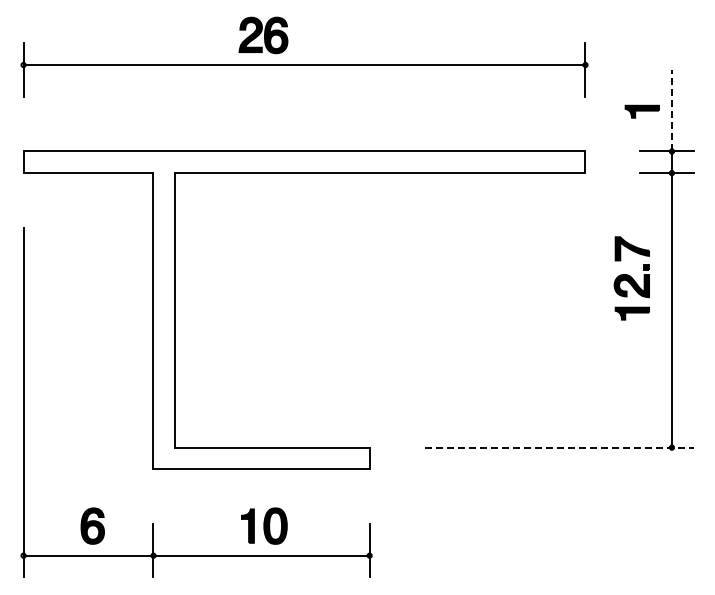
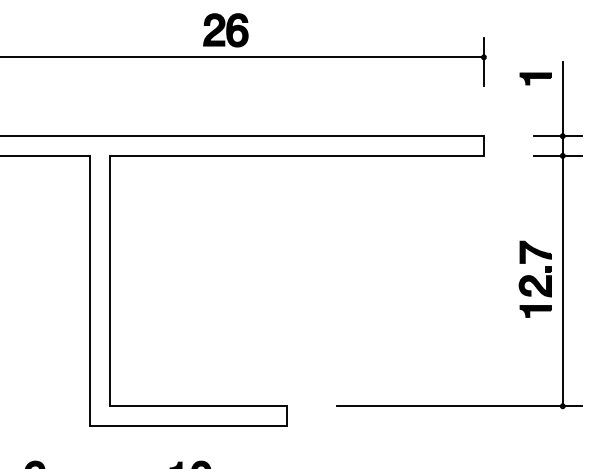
part: (263, 35) -> (225, 30), moved
line: (671, 110) -> (562, 98), dashed -> solid
part: (641, 111) -> (535, 78), moved
part: (631, 278) -> (535, 279), moved
line: (559, 447) -> (460, 406), dashed -> solid

